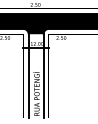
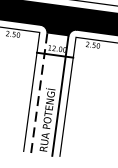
line: (28, 76) -> (38, 93), solid -> dashed

